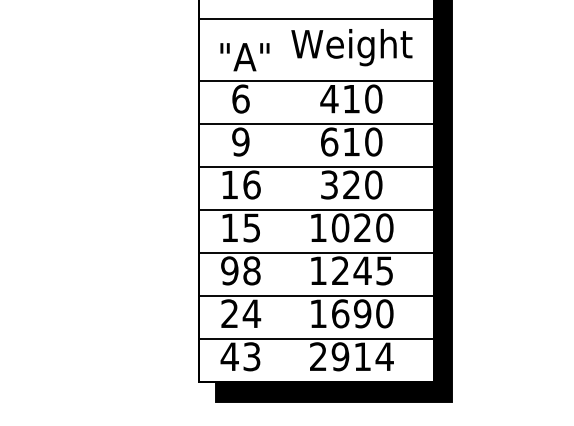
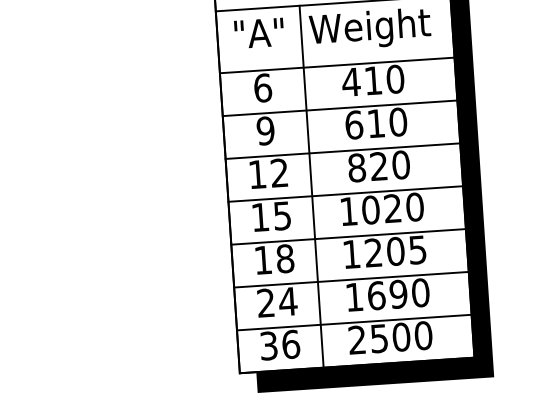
text: (244, 57) -> (258, 33), moved
text: (251, 184) -> (279, 172), 16 -> 12
text: (329, 184) -> (356, 167), 320 -> 820
line: (282, 200) -> (311, 186), added
text: (229, 270) -> (262, 259), 98 -> 18
text: (362, 270) -> (395, 251), 1245 -> 1205
text: (240, 356) -> (279, 344), 43 -> 36
text: (362, 356) -> (401, 336), 2914 -> 2500

